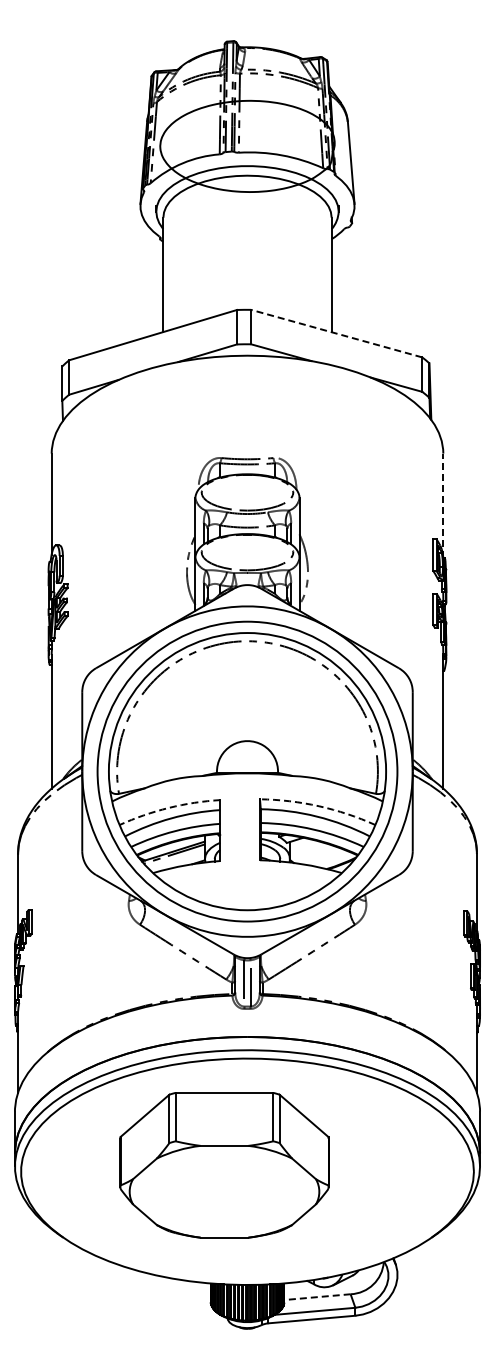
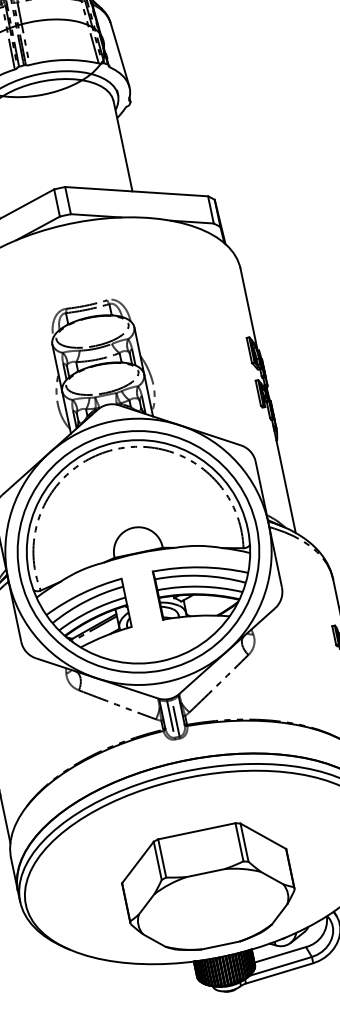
line: (336, 333) -> (136, 191), dashed -> solid
line: (443, 505) -> (249, 309), dashed -> solid
arc: (319, 806) -> (201, 567), dashed -> solid
arc: (168, 807) -> (82, 593), dashed -> solid
part: (224, 1165) -> (208, 888), moved
line: (316, 1297) -> (279, 955), dashed -> solid

